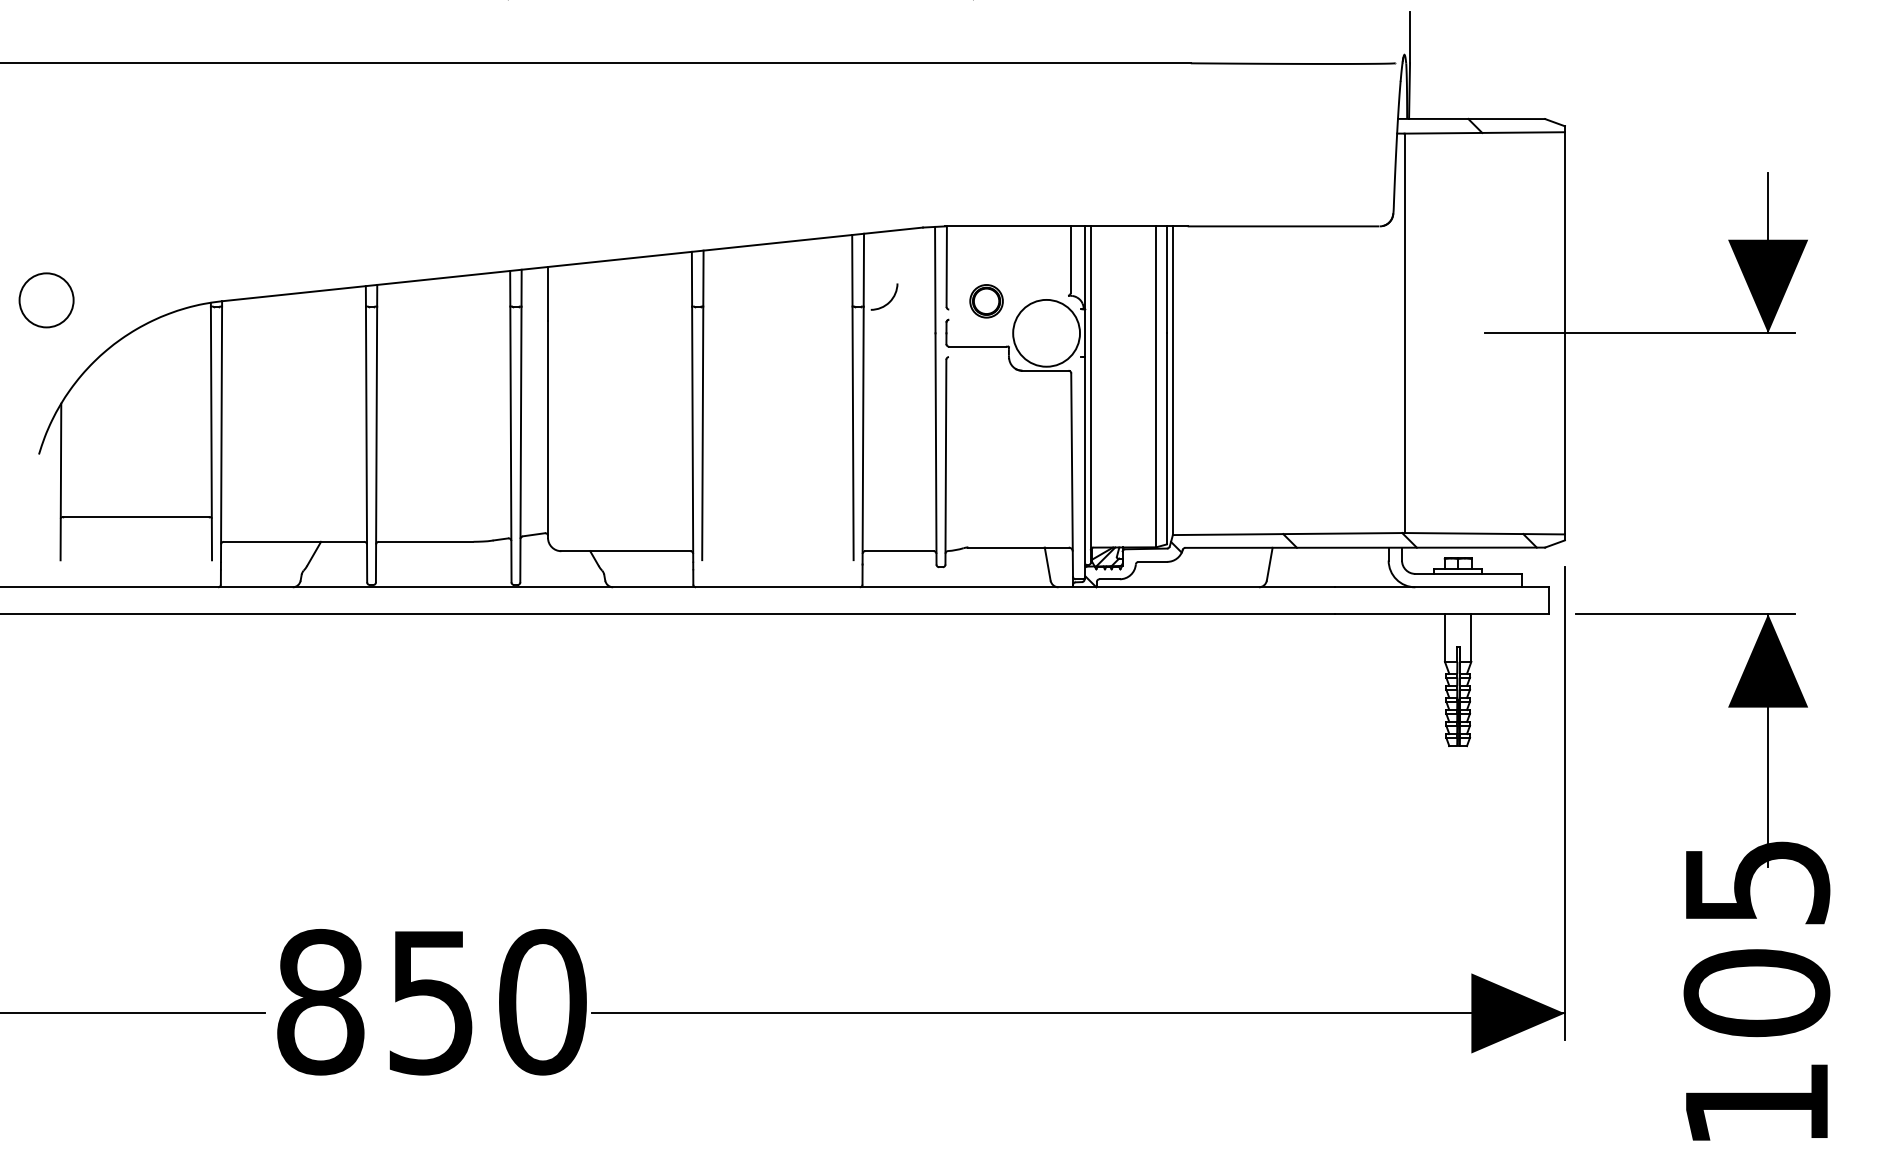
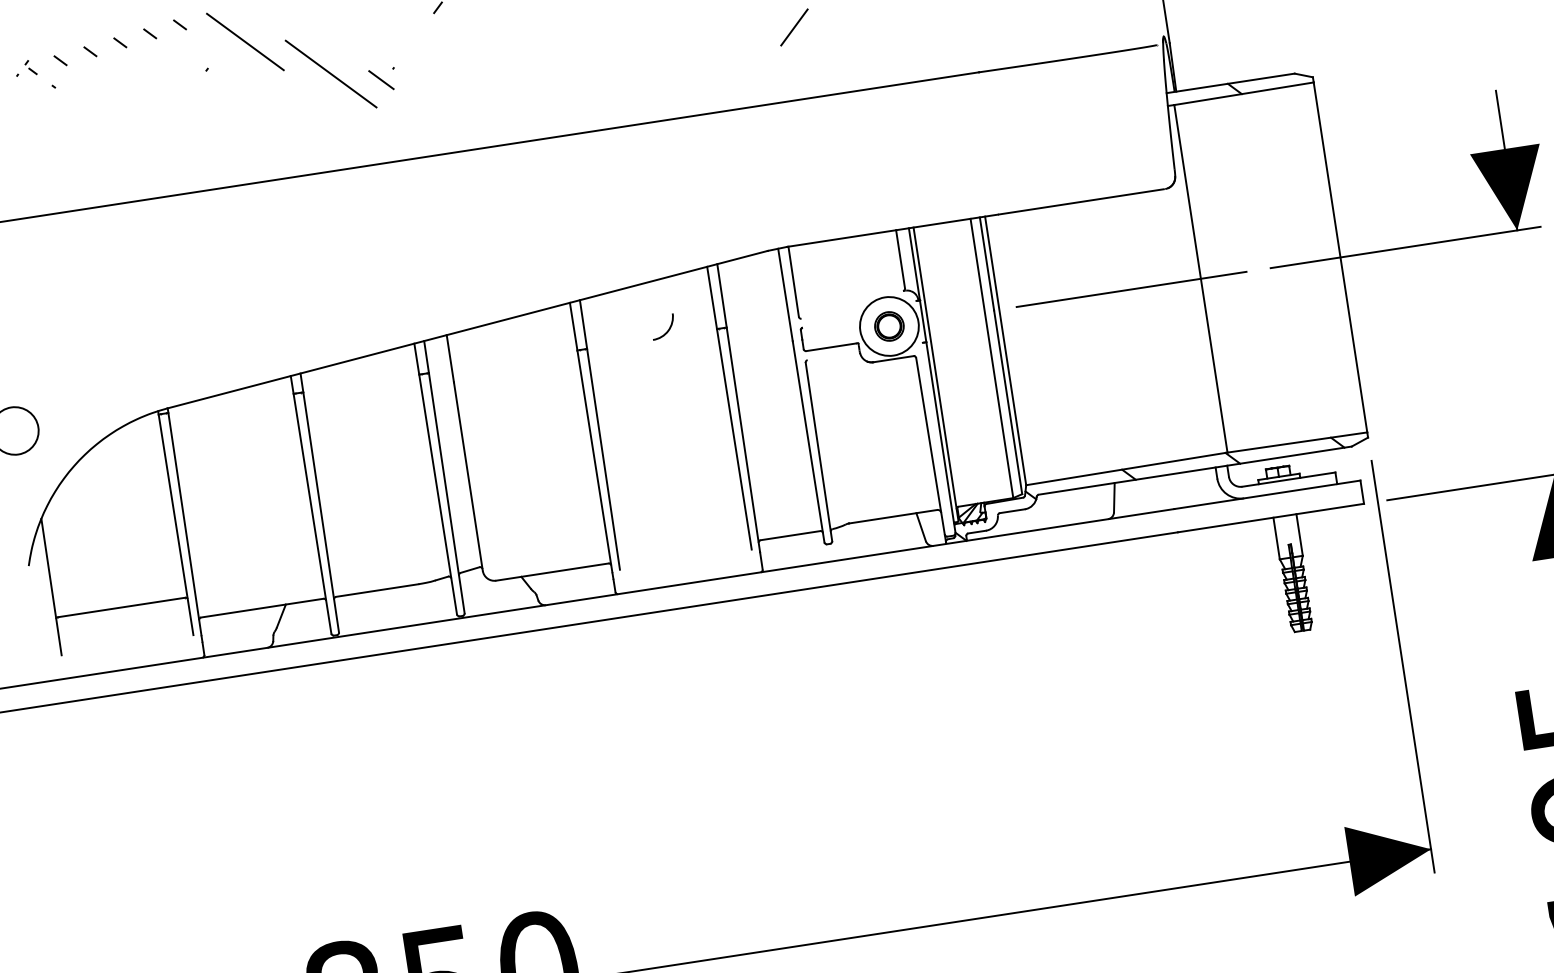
arc: (889, 300) -> (668, 329), moved
part: (986, 301) -> (889, 326), moved
line: (1324, 333) -> (1131, 289), added

